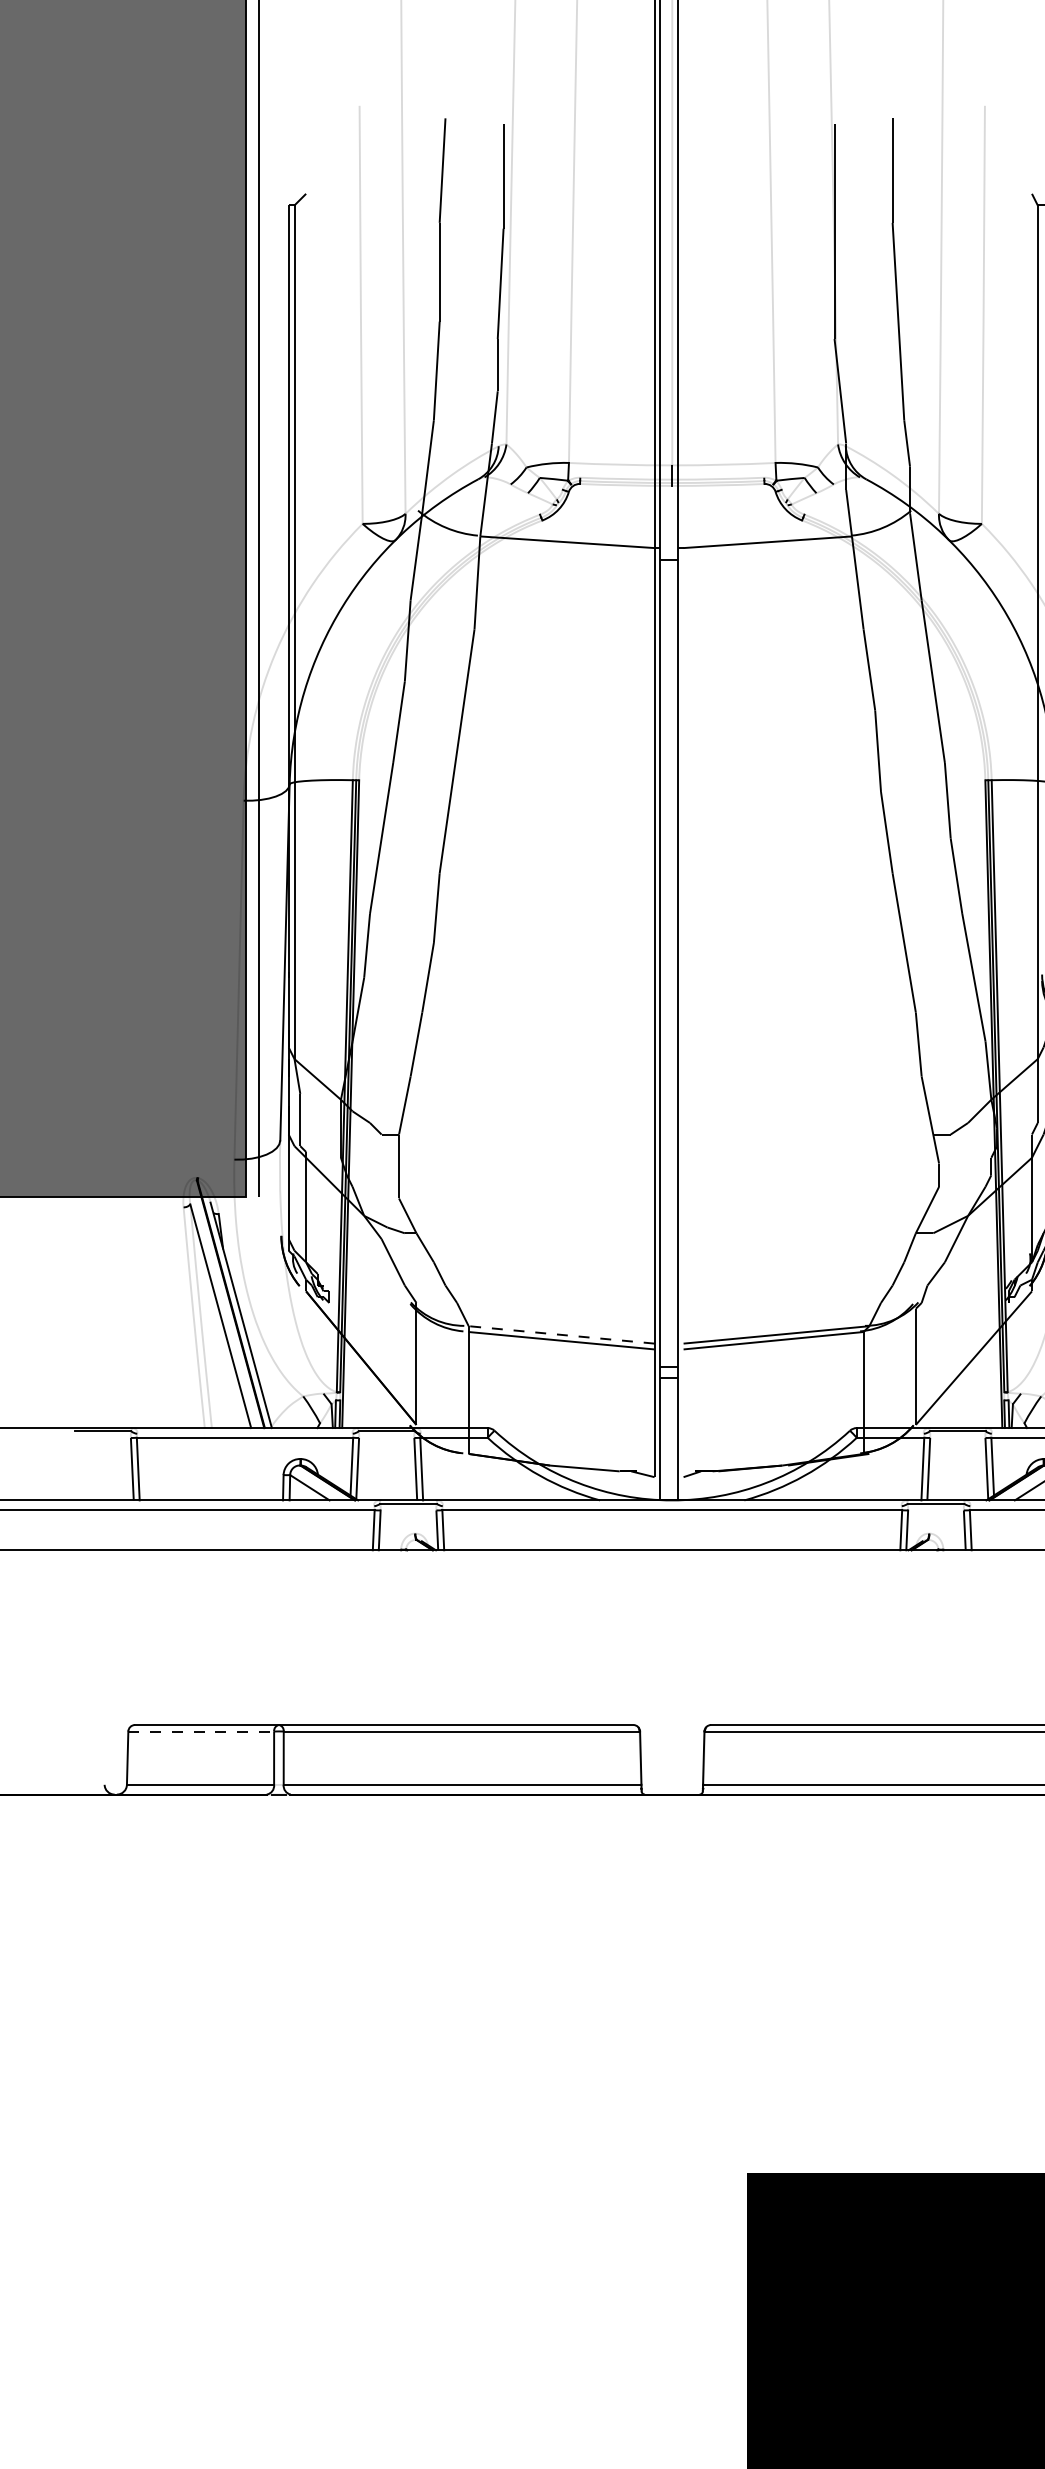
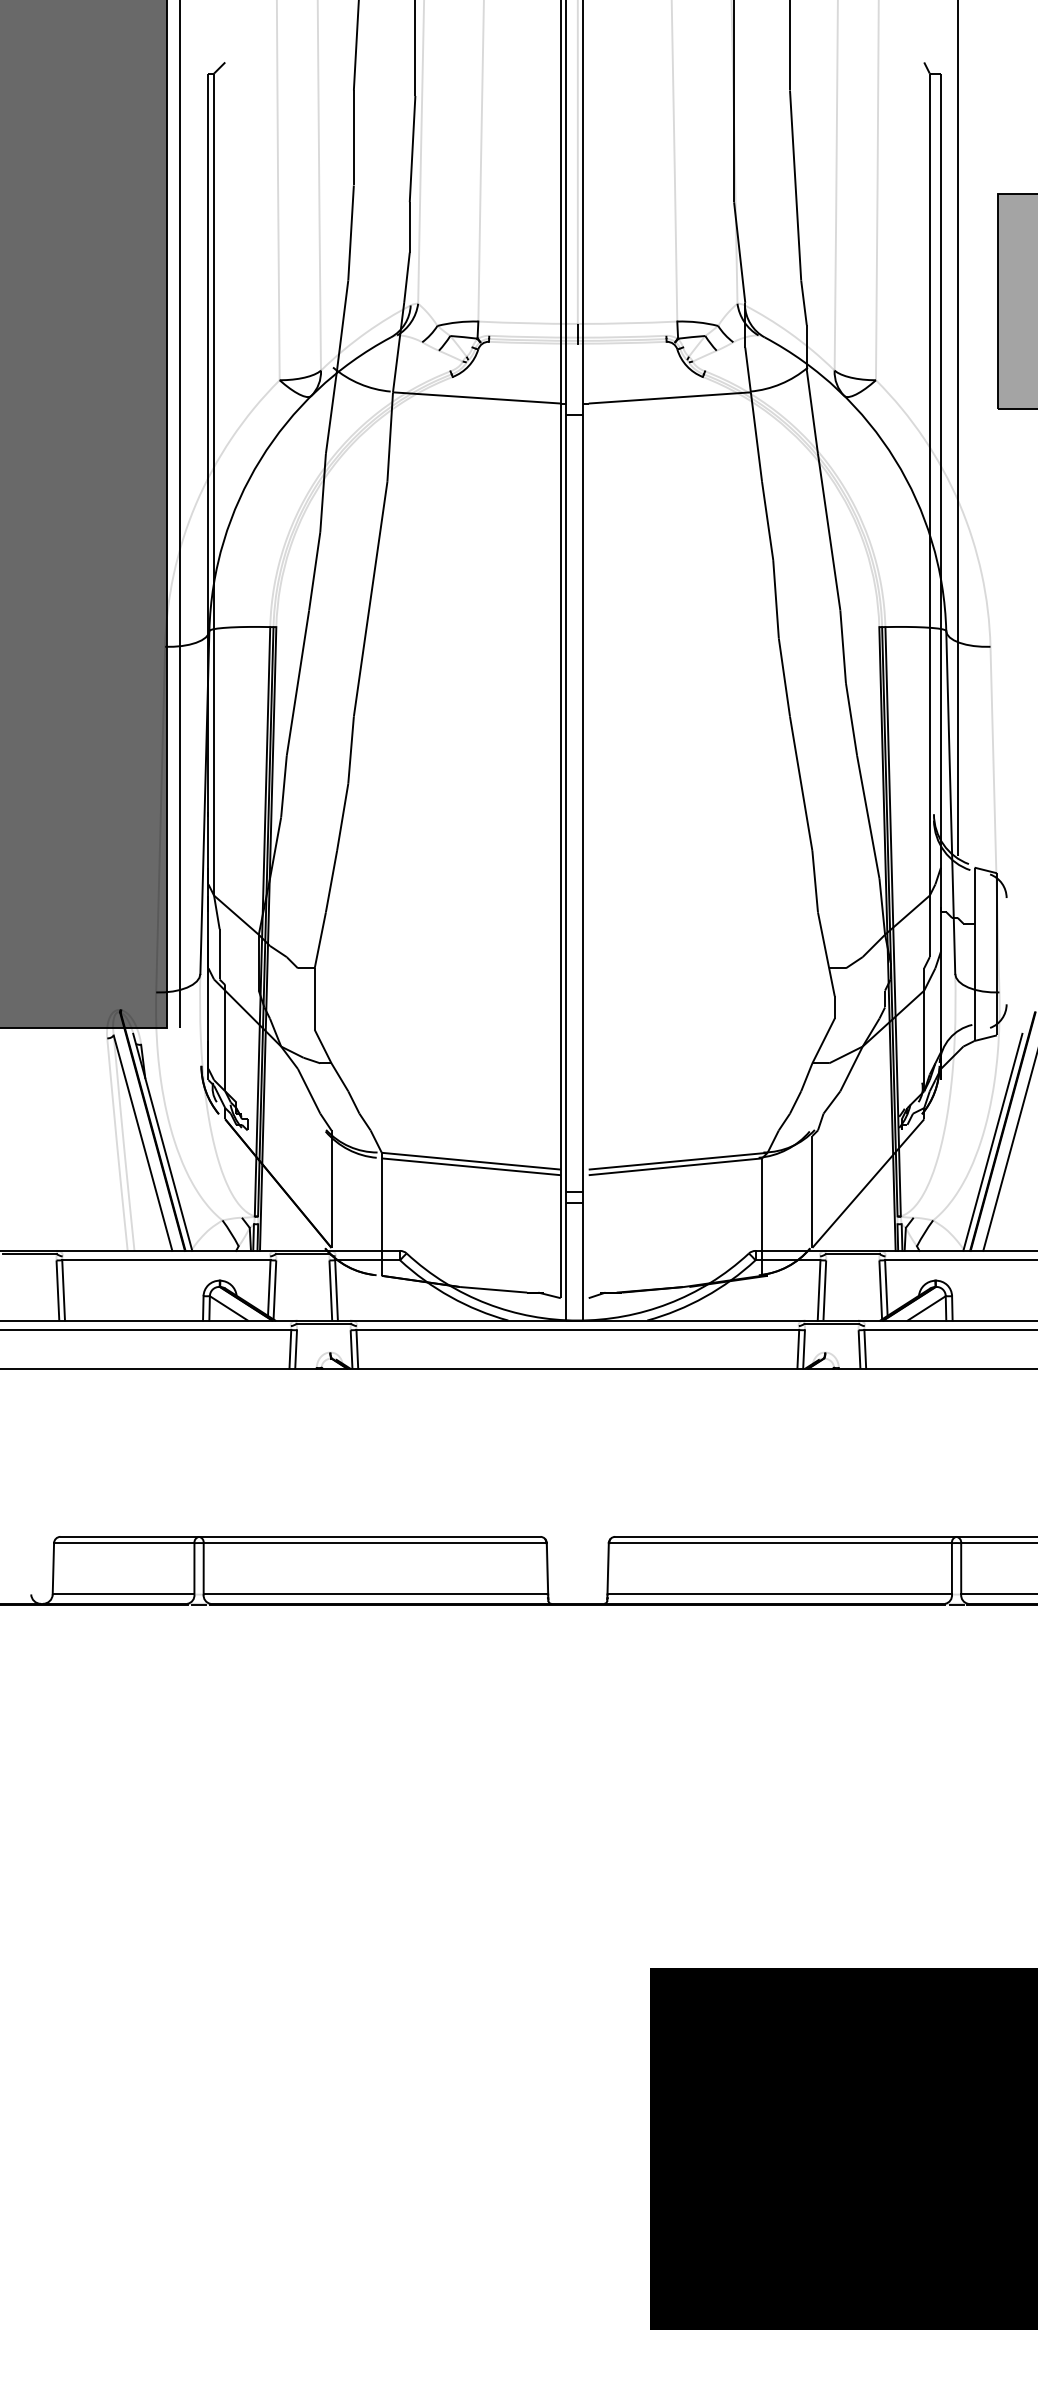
line: (561, 1335) -> (471, 1161), dashed -> solid
line: (201, 1731) -> (124, 1543), dashed -> solid

